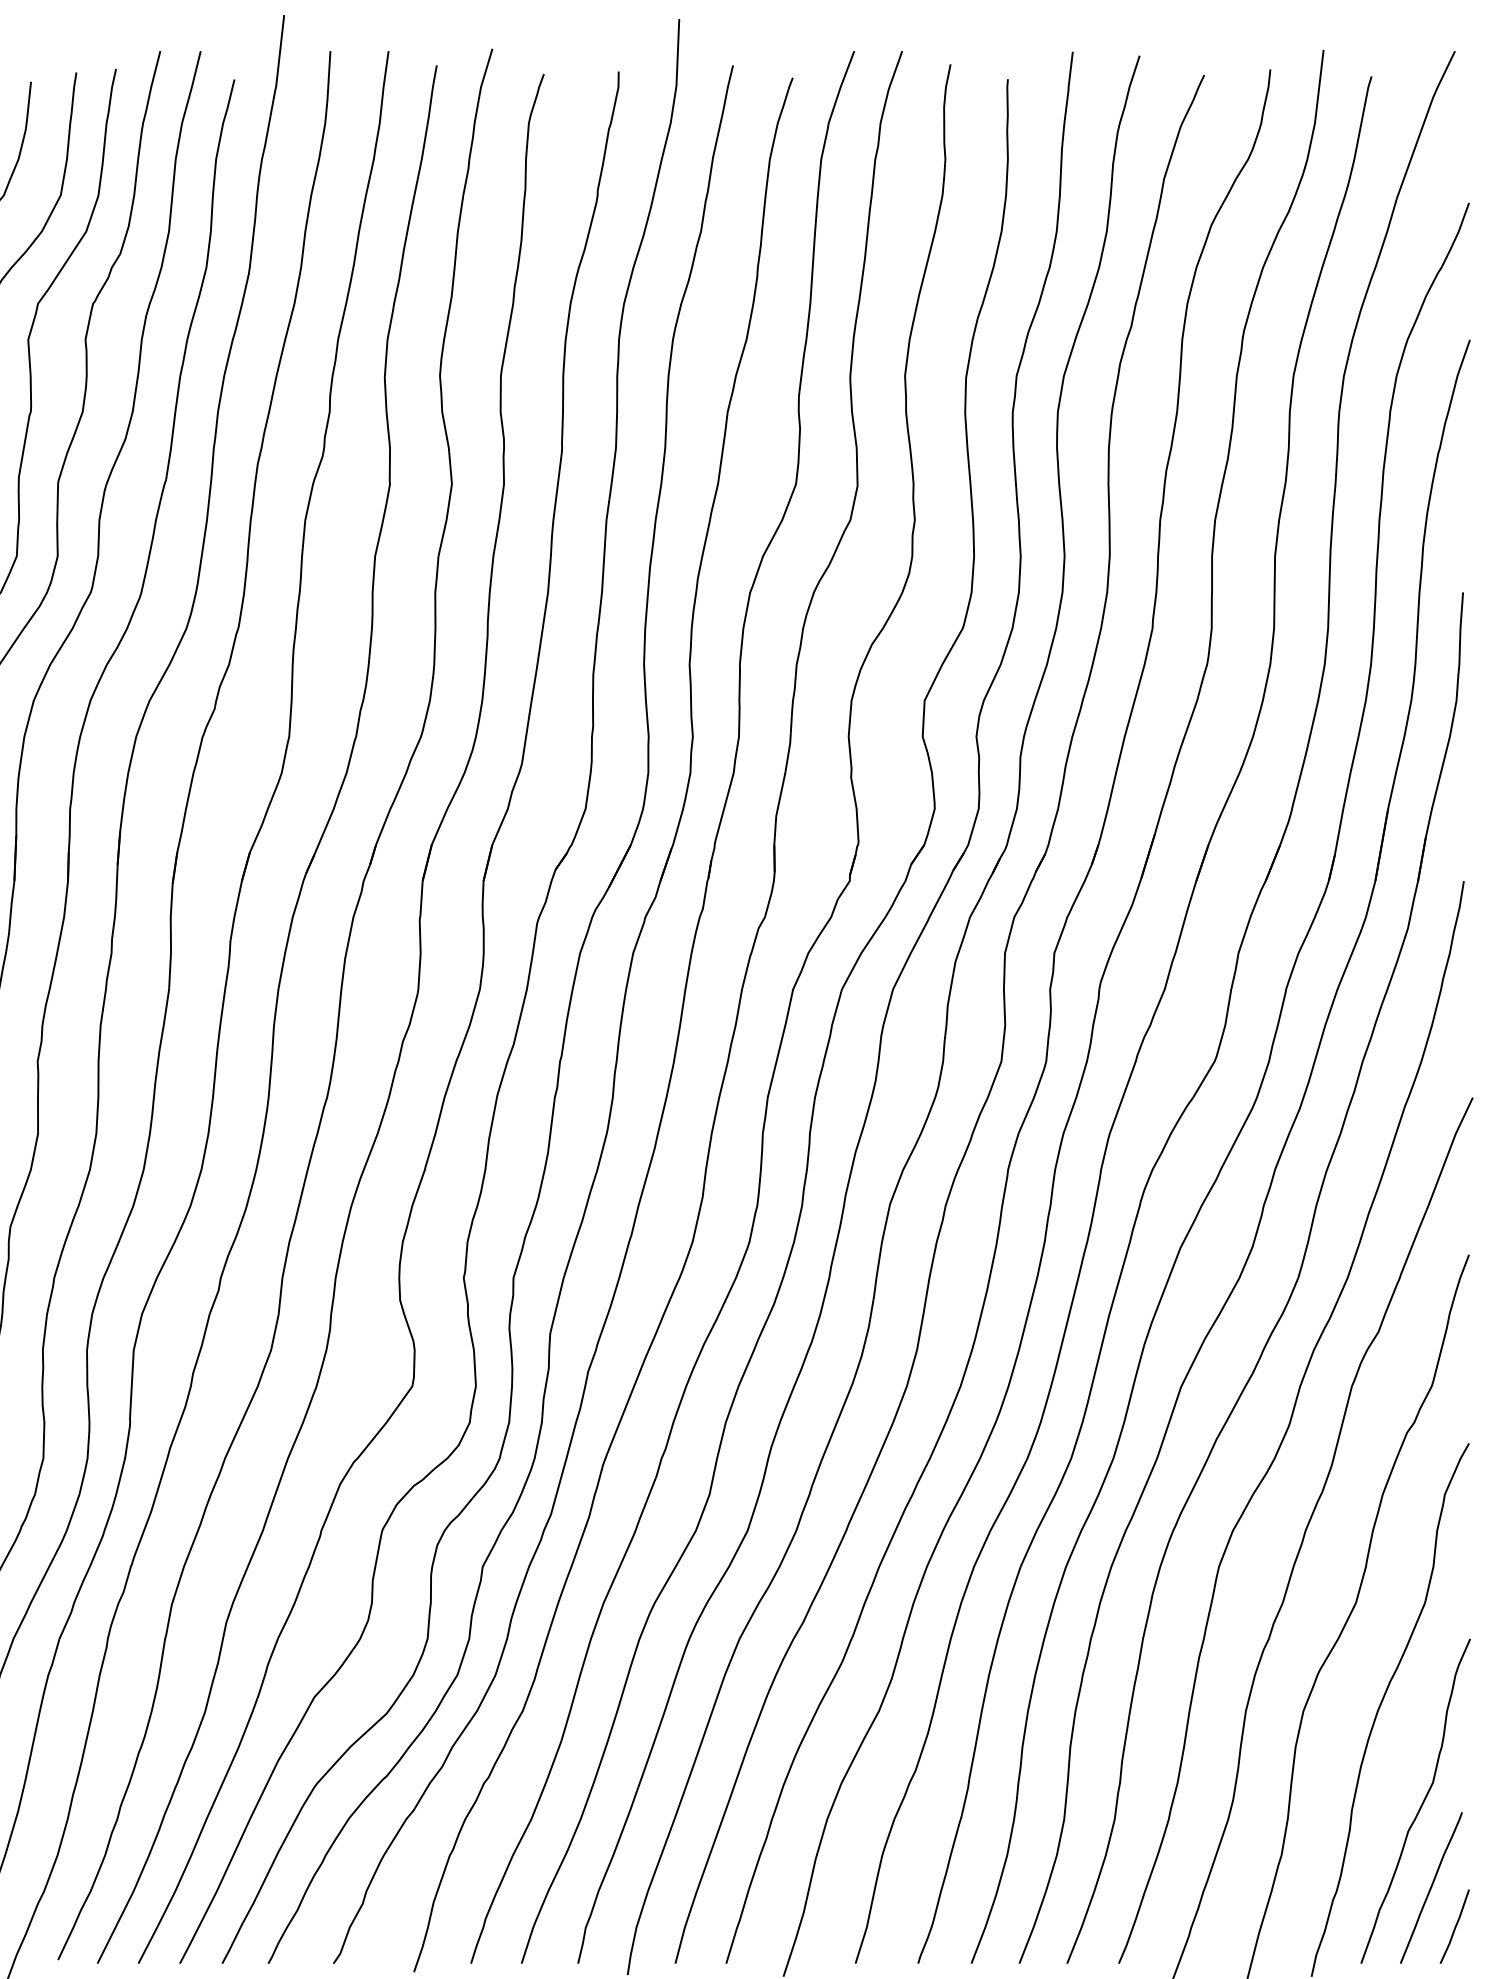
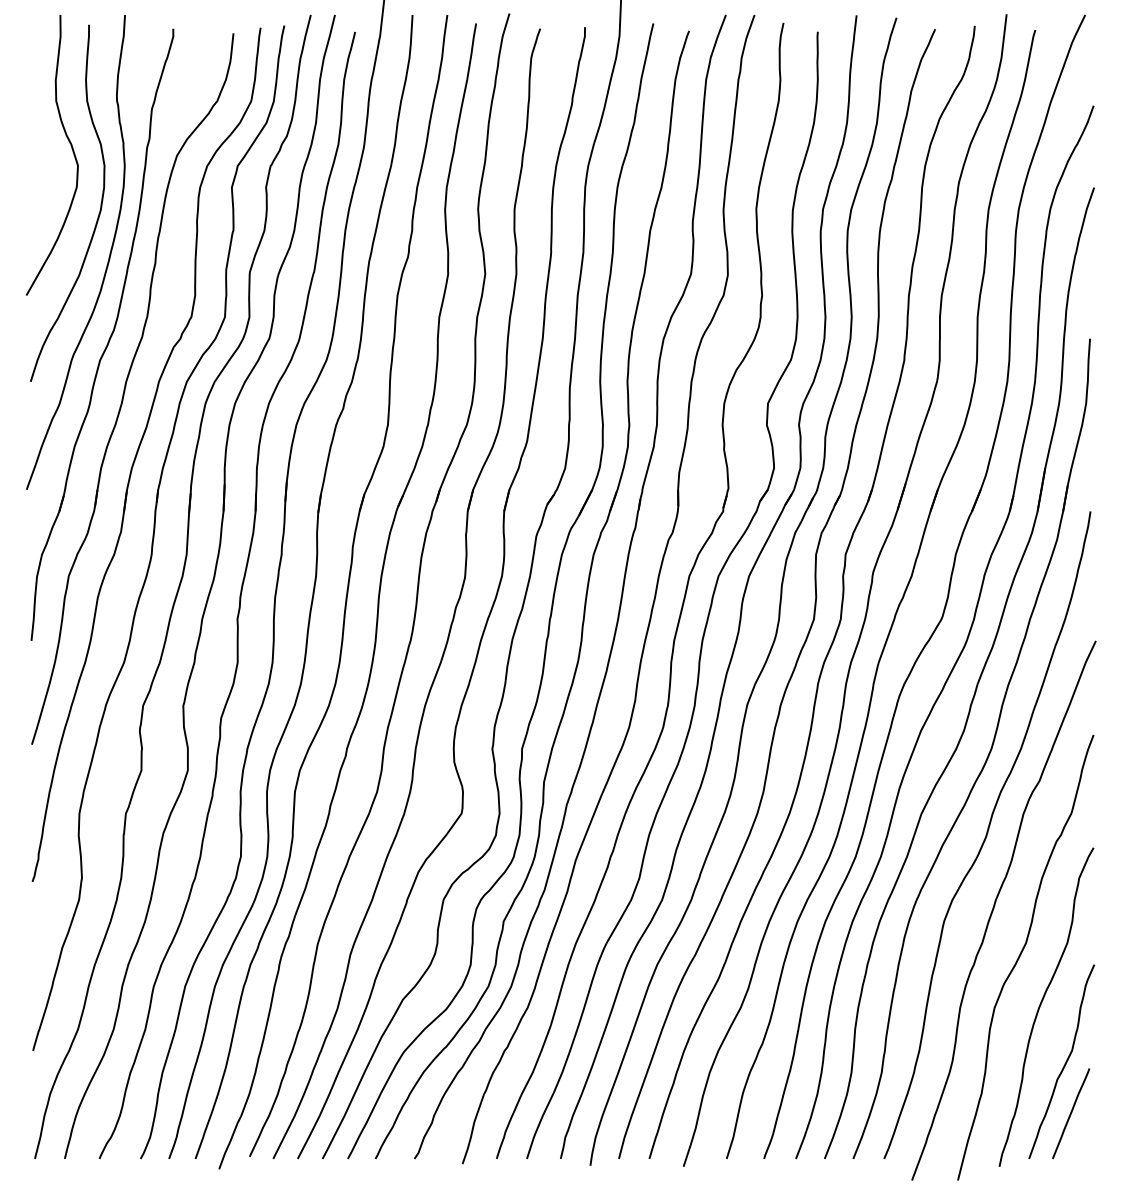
line: (1453, 1926) -> (1084, 1136), removed

